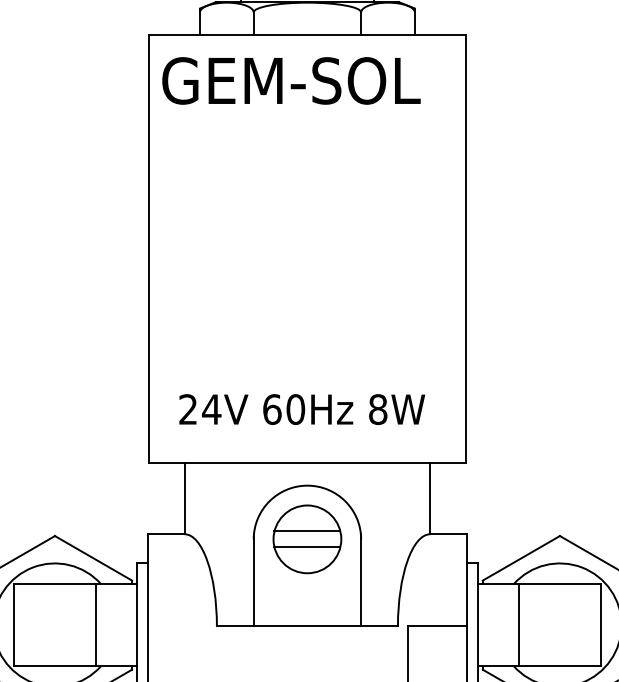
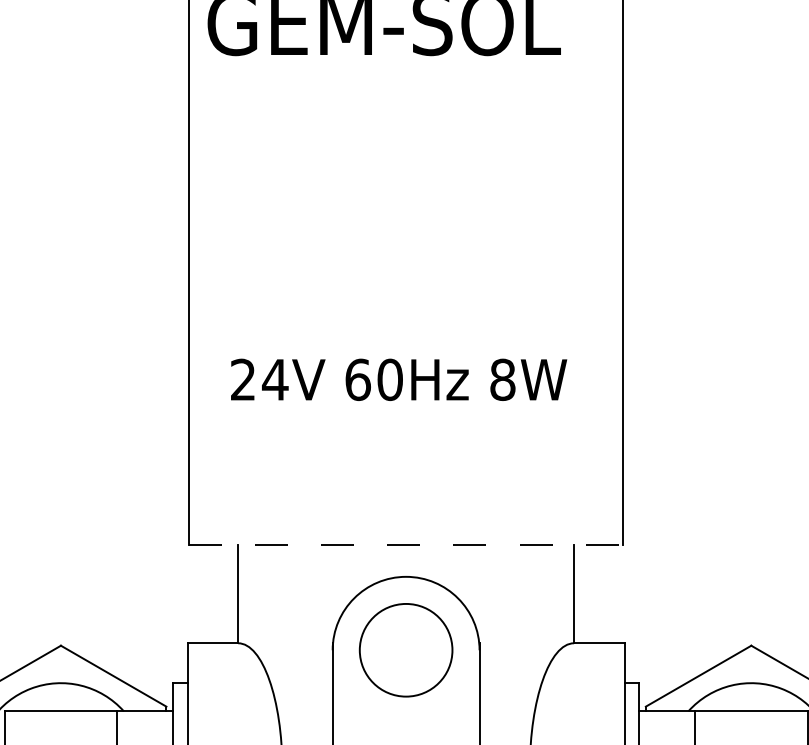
text: (302, 409) -> (399, 379), moved
line: (307, 462) -> (406, 545), solid -> dashed
line: (307, 531) -> (406, 639), removed
line: (307, 547) -> (406, 661), removed

